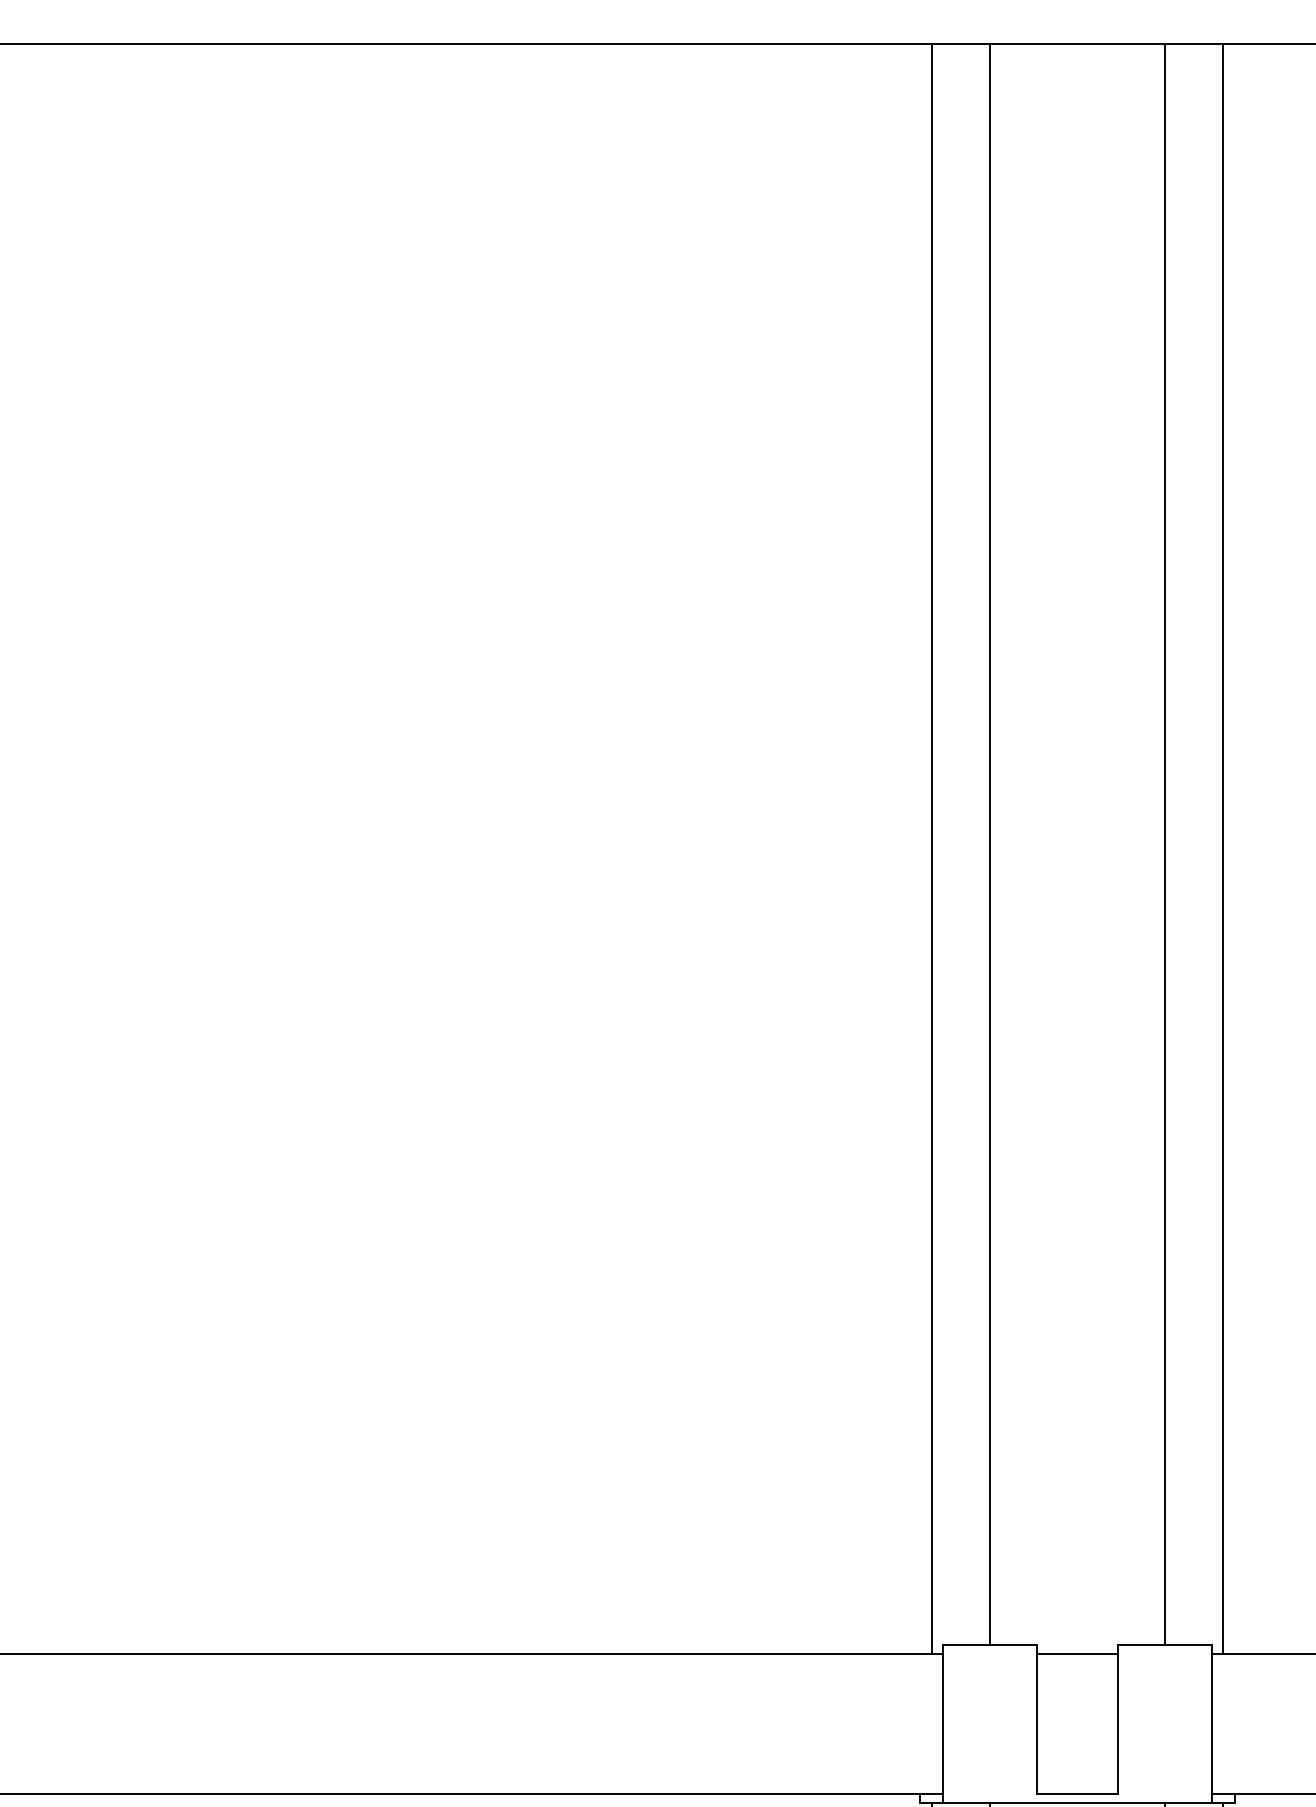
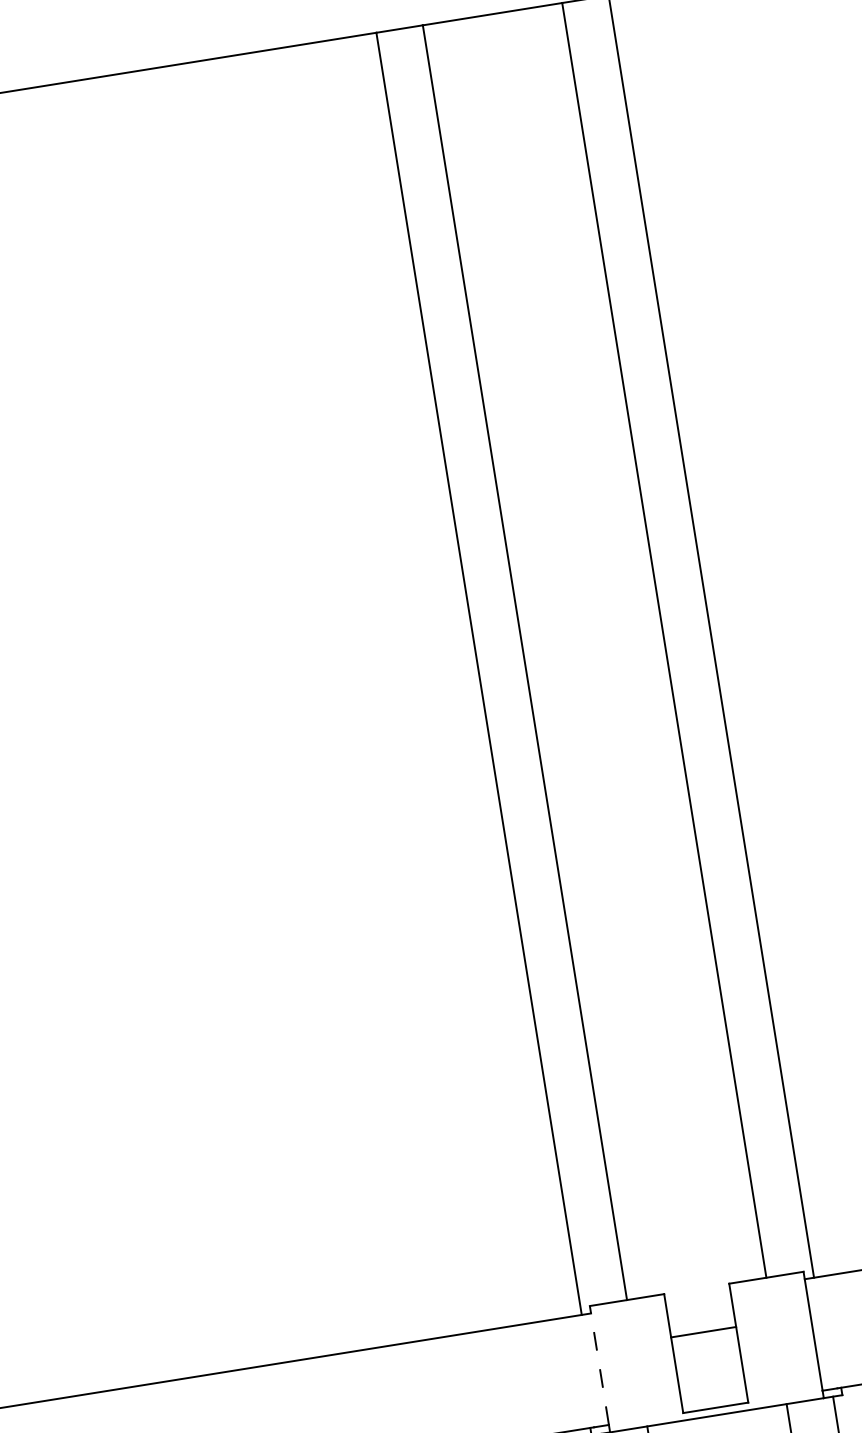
line: (1077, 1654) -> (703, 1332), moved
line: (943, 1719) -> (599, 1365), solid -> dashed

